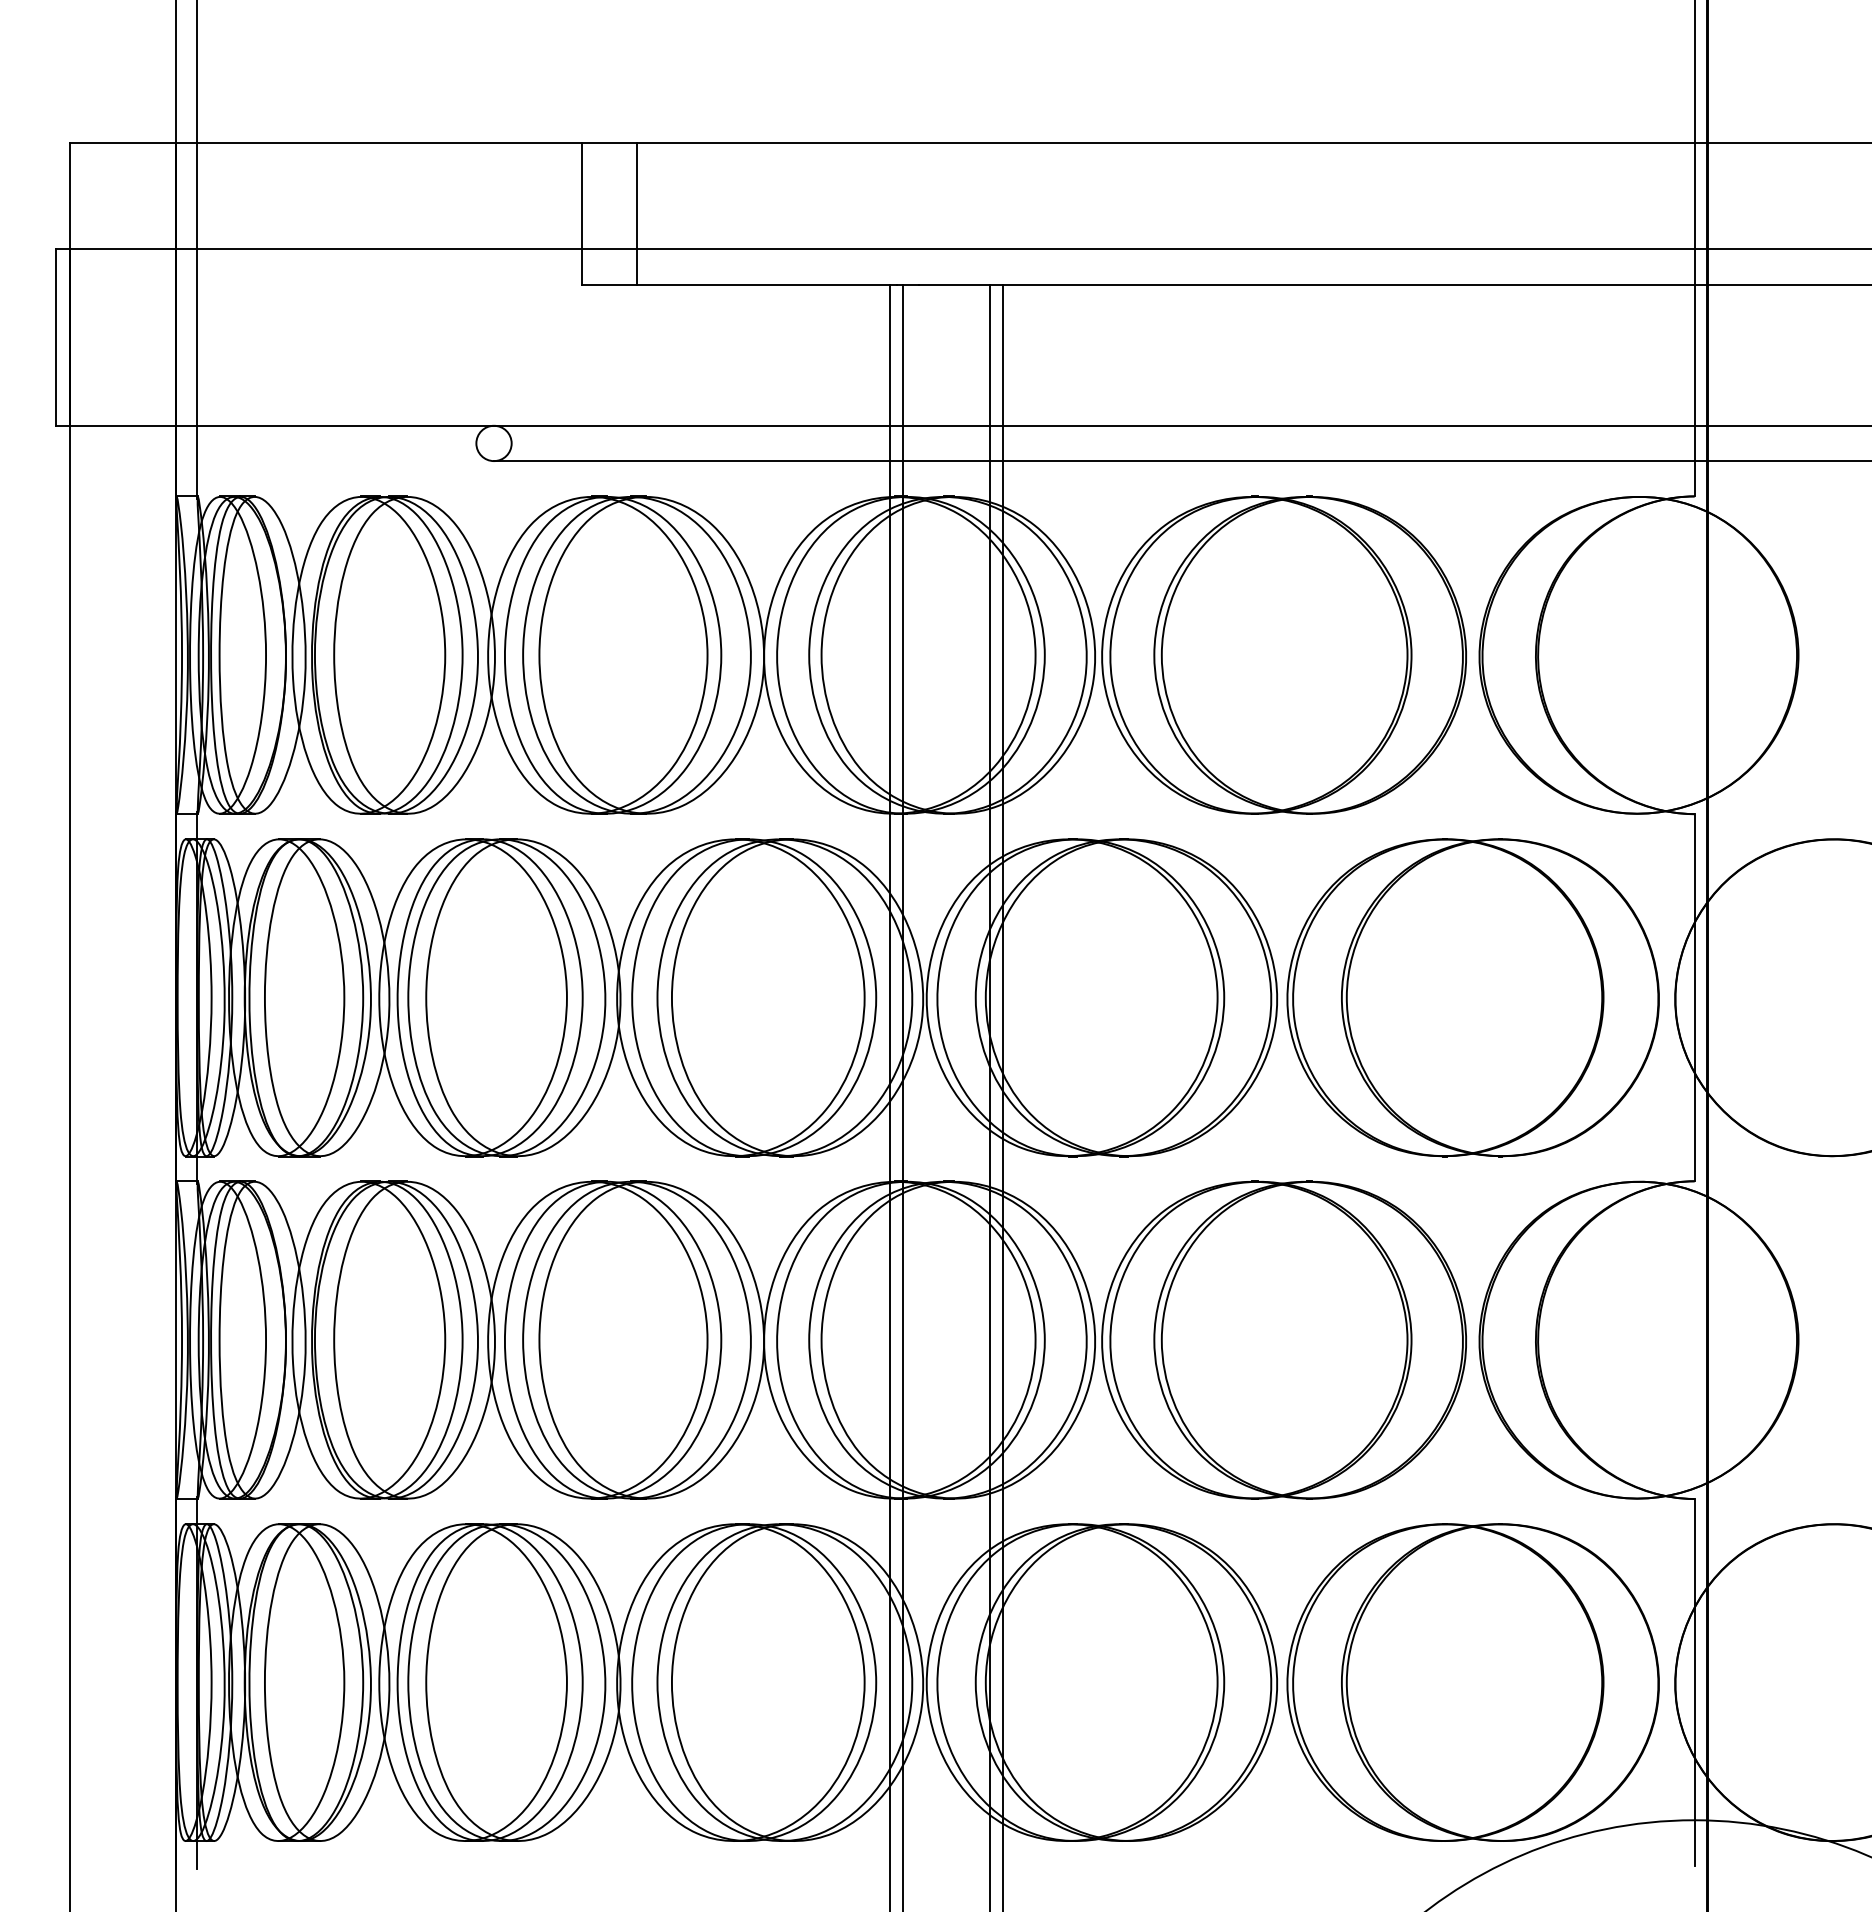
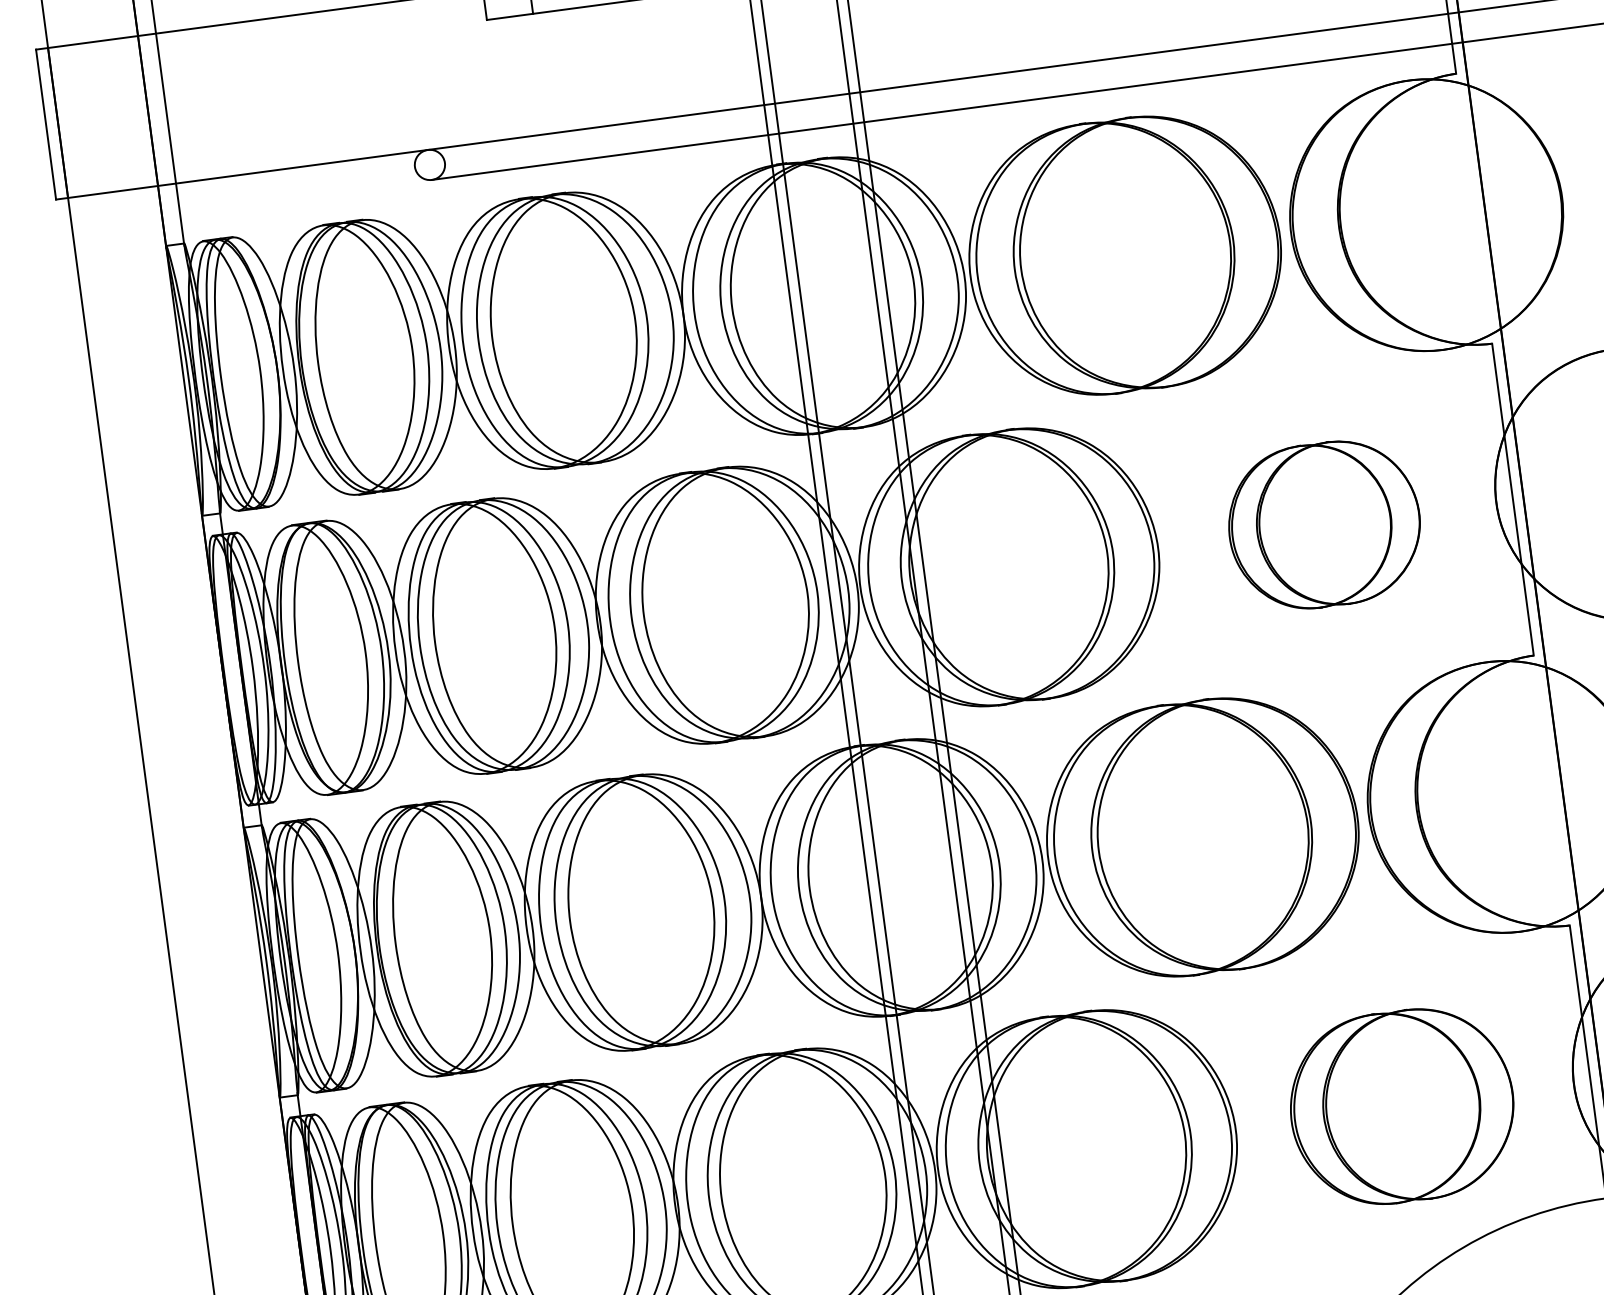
part: (1472, 997) -> (1323, 524), size x0.6
part: (1472, 1682) -> (1401, 1106), size x0.7

